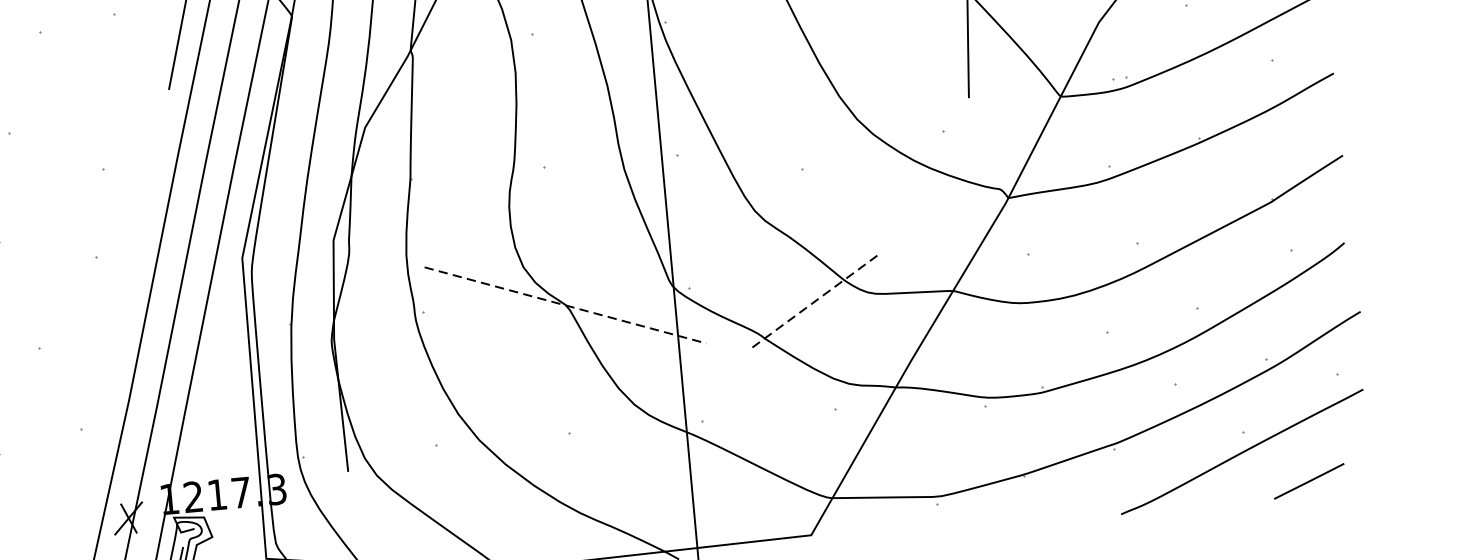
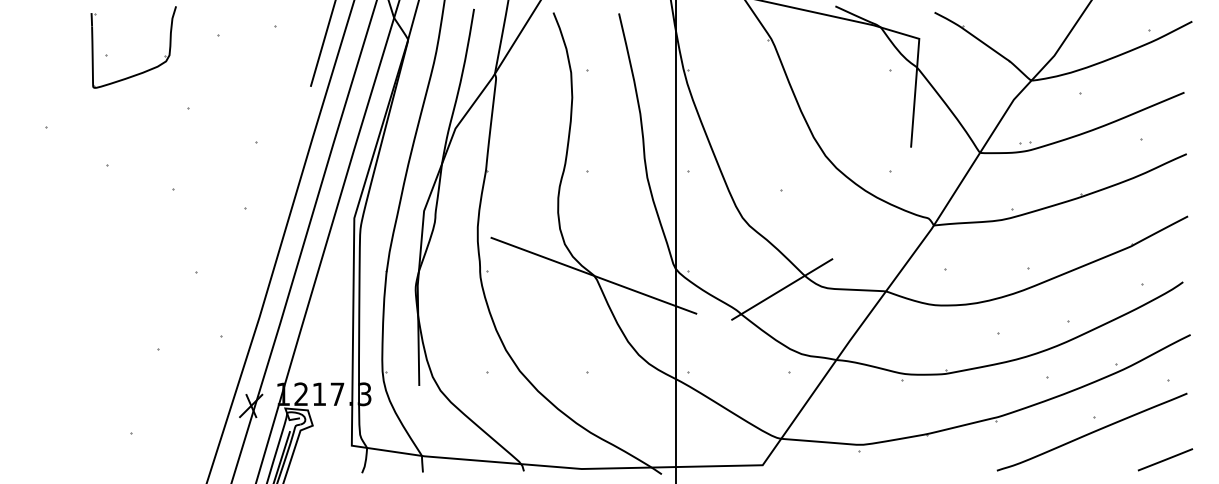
line: (816, 300) -> (782, 289), dashed -> solid
line: (566, 304) -> (594, 275), dashed -> solid
line: (1309, 480) -> (1165, 459), moved

